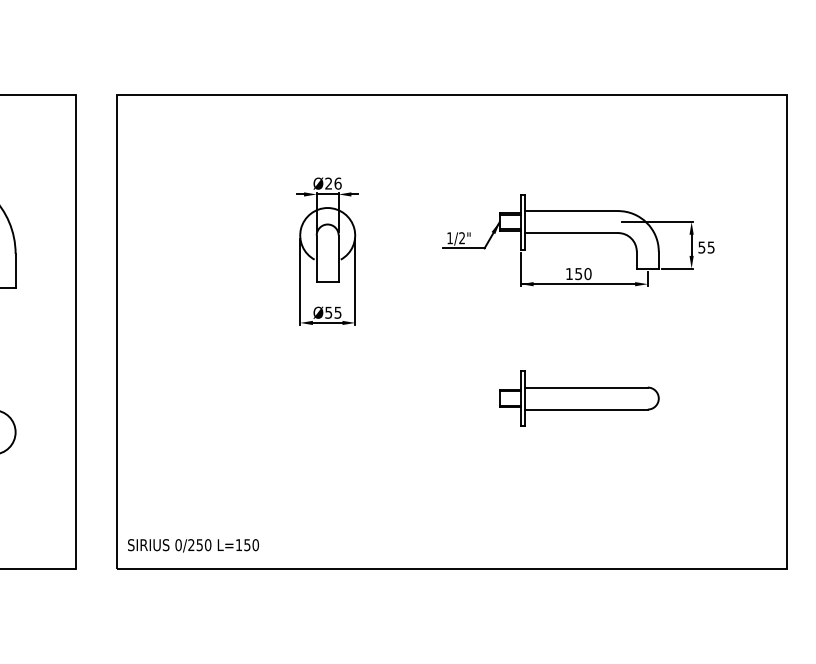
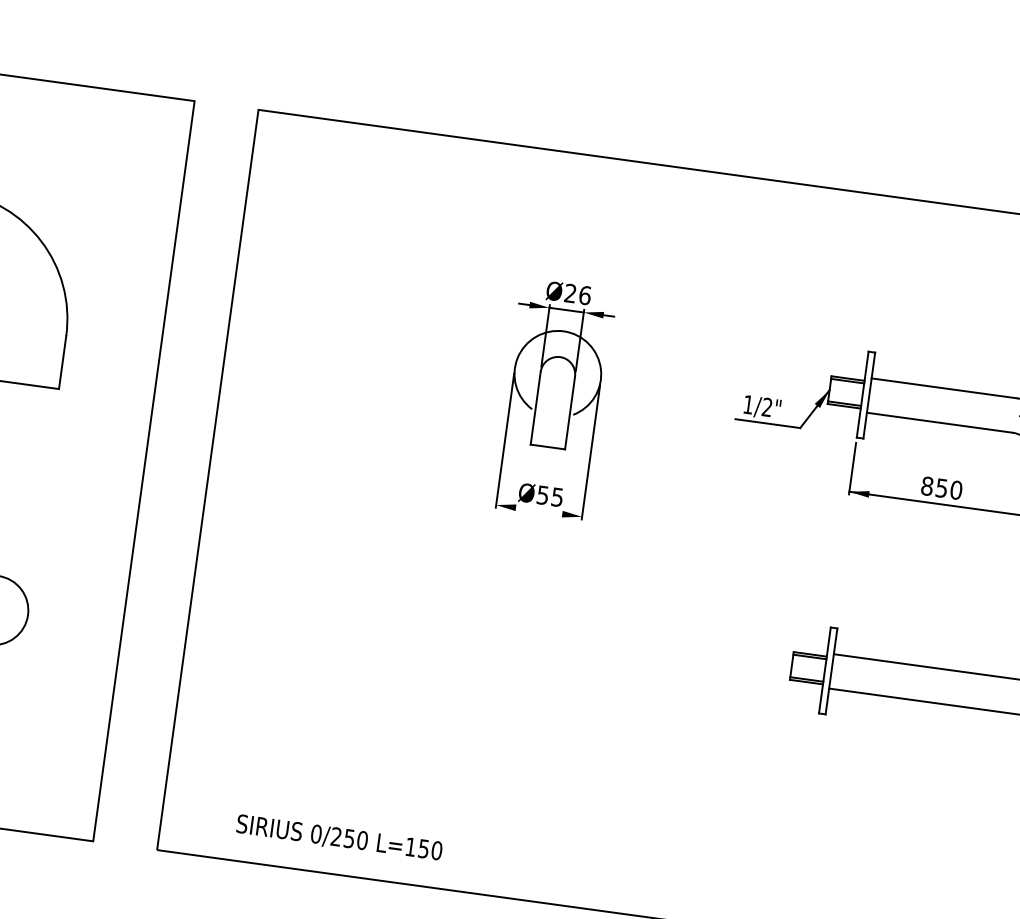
text: (568, 274) -> (925, 486), 150 -> 850
line: (327, 322) -> (538, 510), removed
text: (193, 545) -> (339, 837), moved

